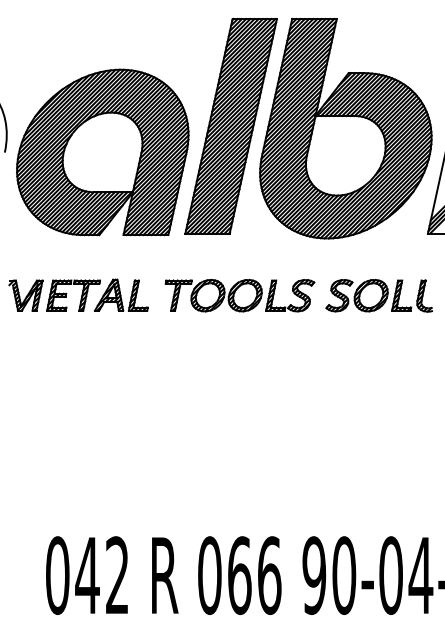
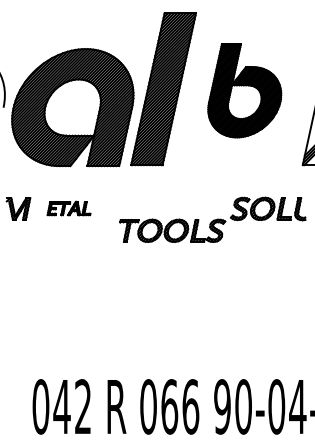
part: (345, 128) -> (244, 90), size x0.6
part: (97, 294) -> (69, 208), size x0.6
part: (239, 295) -> (172, 230), moved

